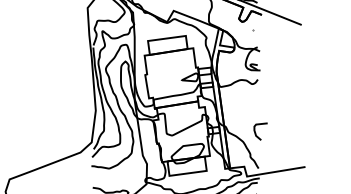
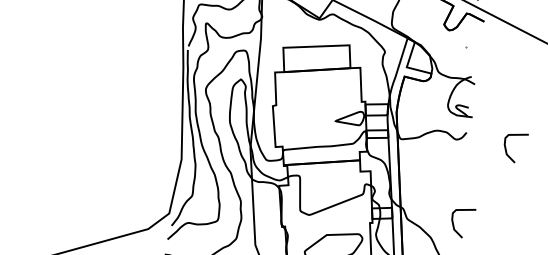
curve: (282, 87) -> (507, 150), added

